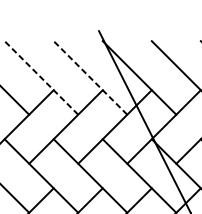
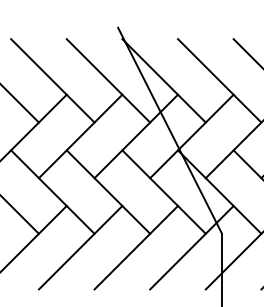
line: (41, 77) -> (52, 80), dashed -> solid
line: (90, 77) -> (108, 80), dashed -> solid

